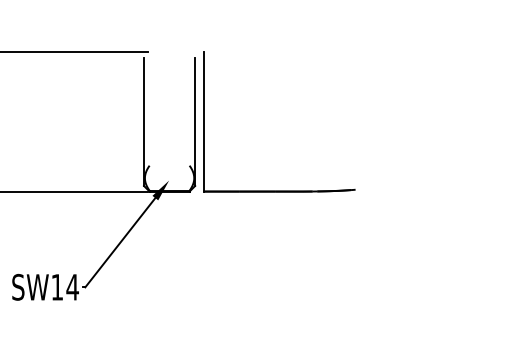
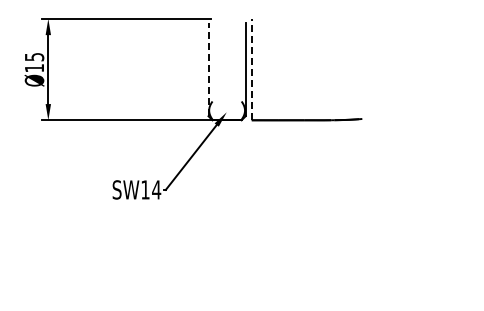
line: (144, 121) -> (208, 69), solid -> dashed
line: (203, 121) -> (251, 69), solid -> dashed

